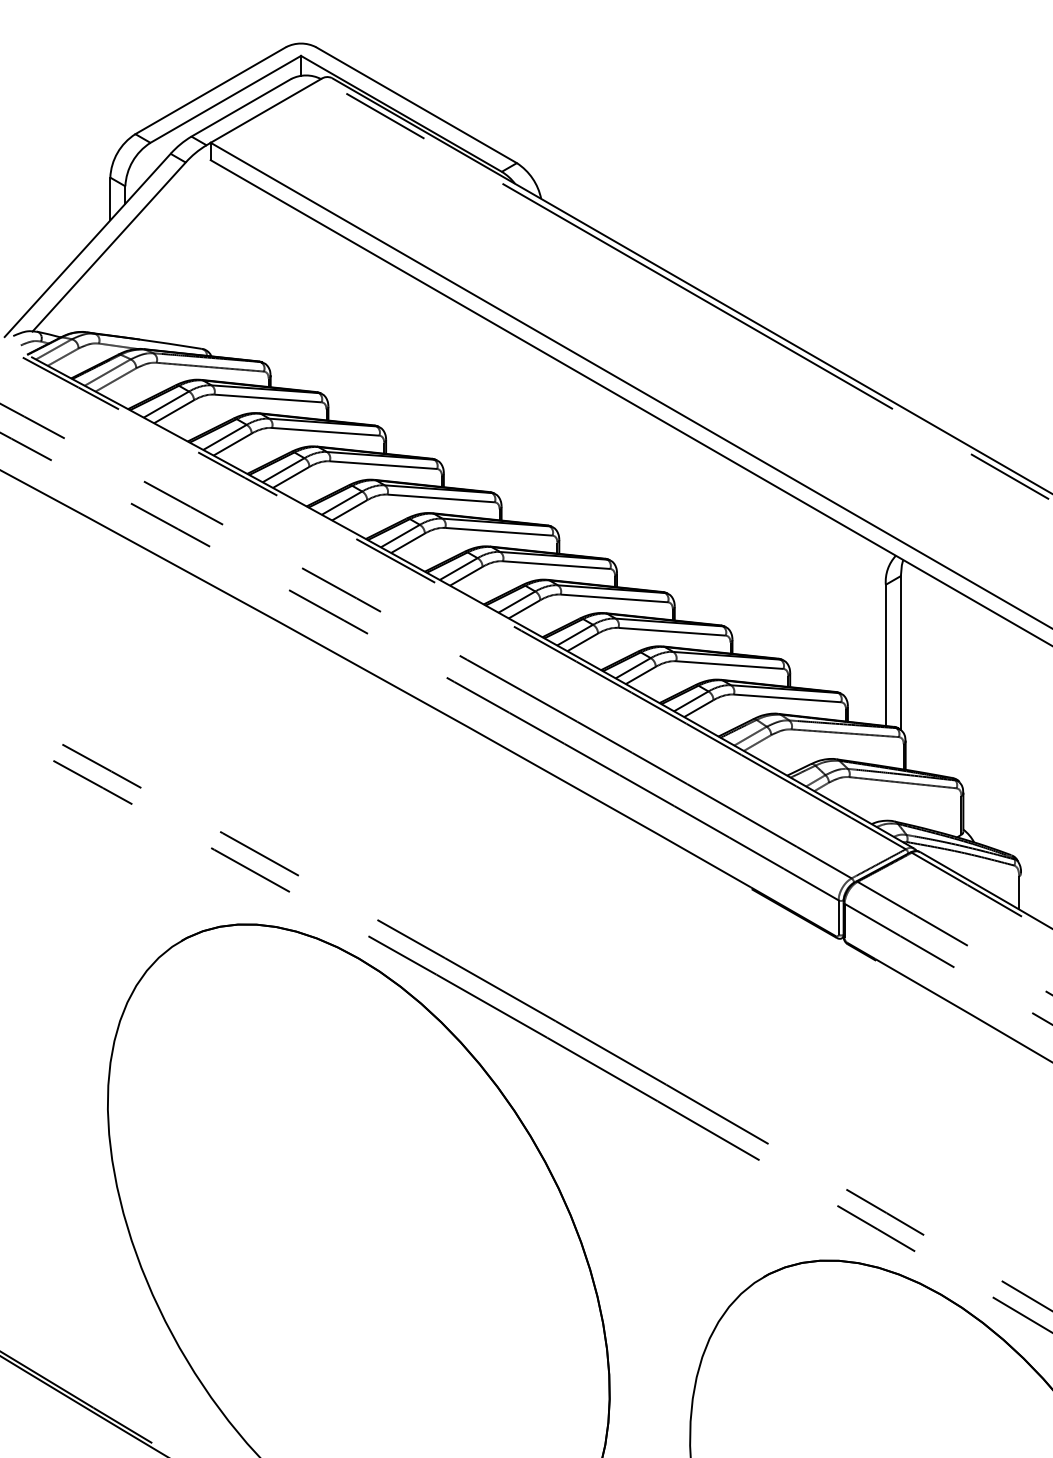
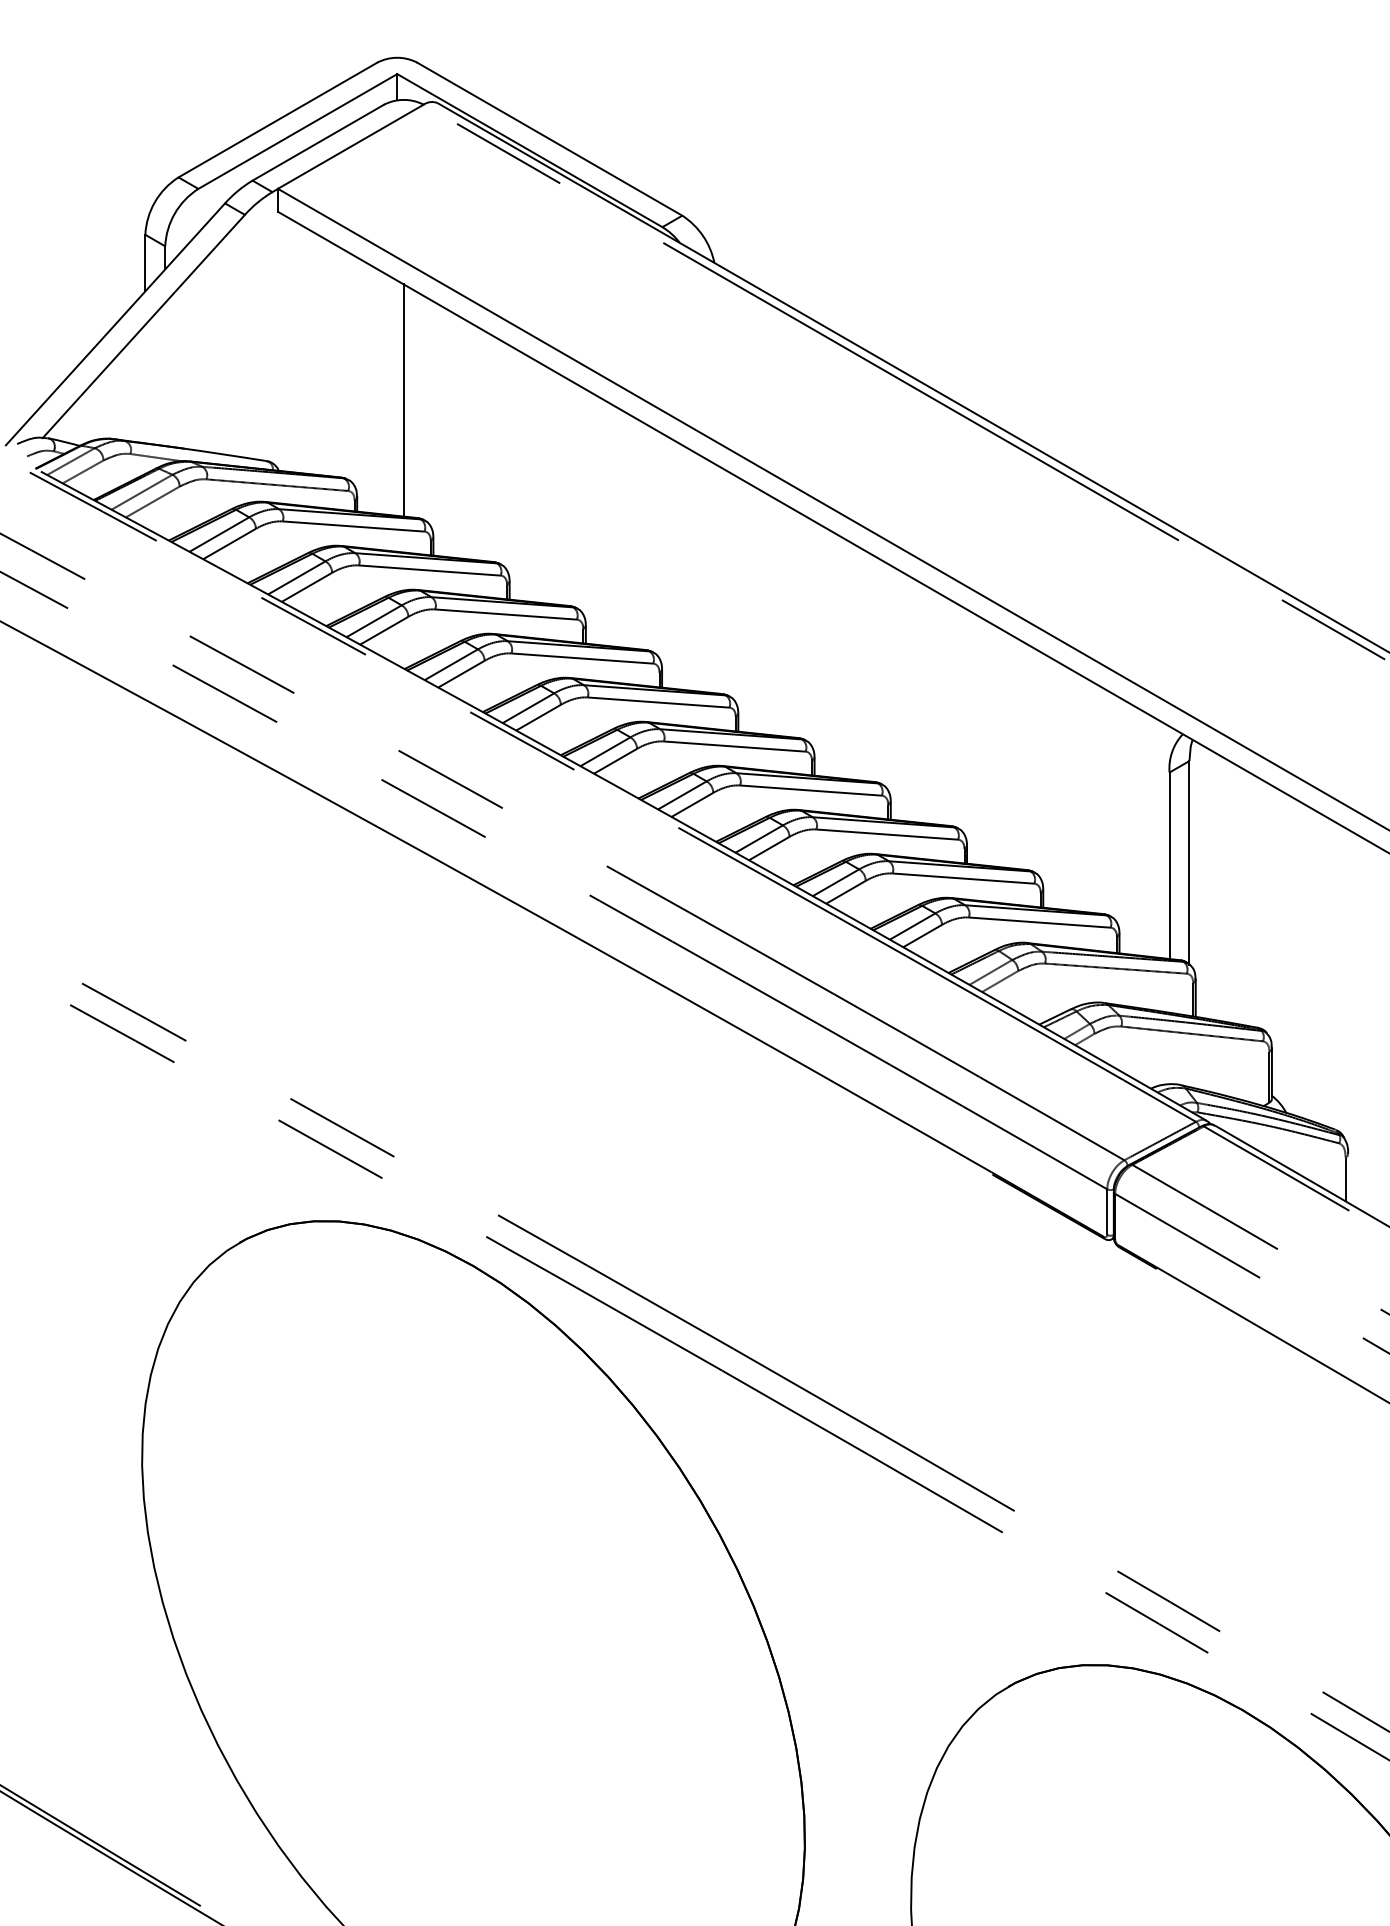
line: (305, 303) -> (403, 400), added

